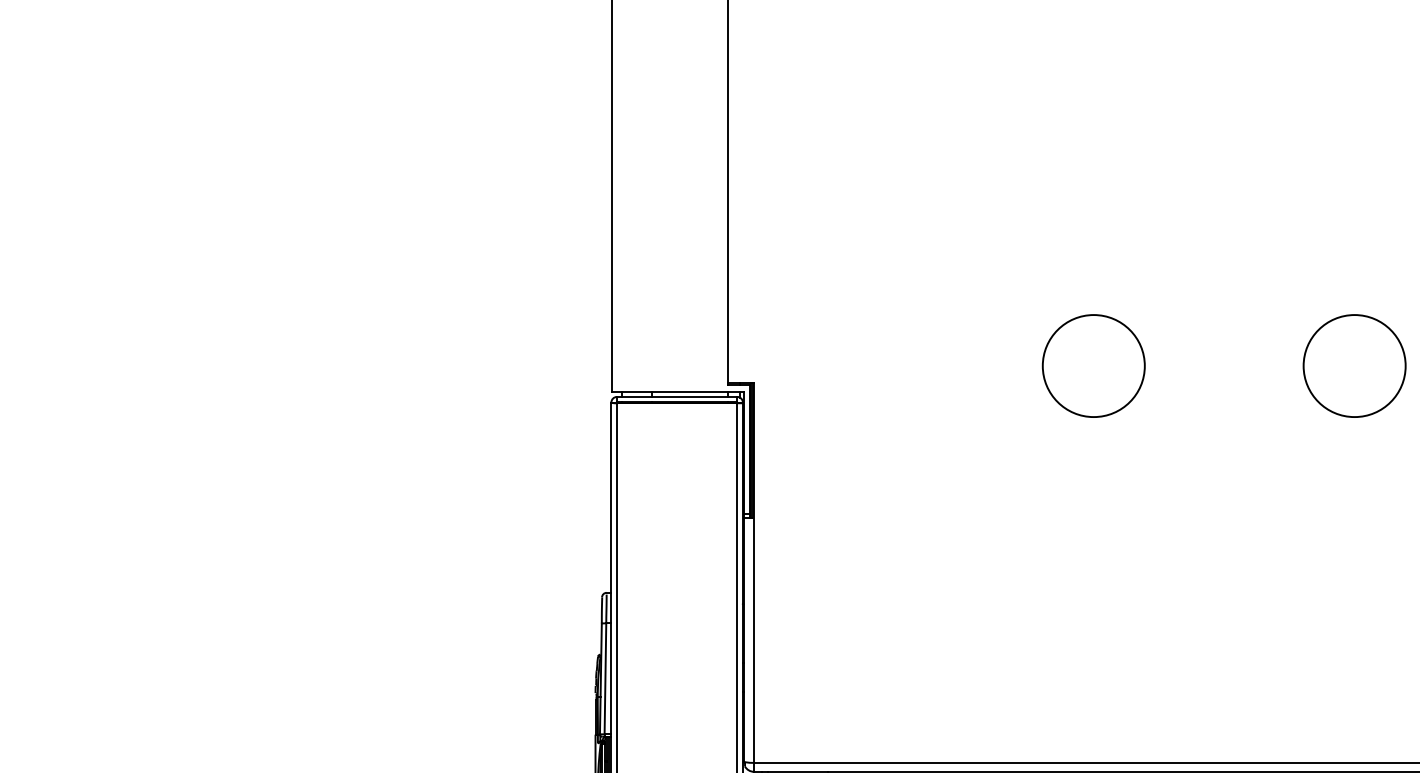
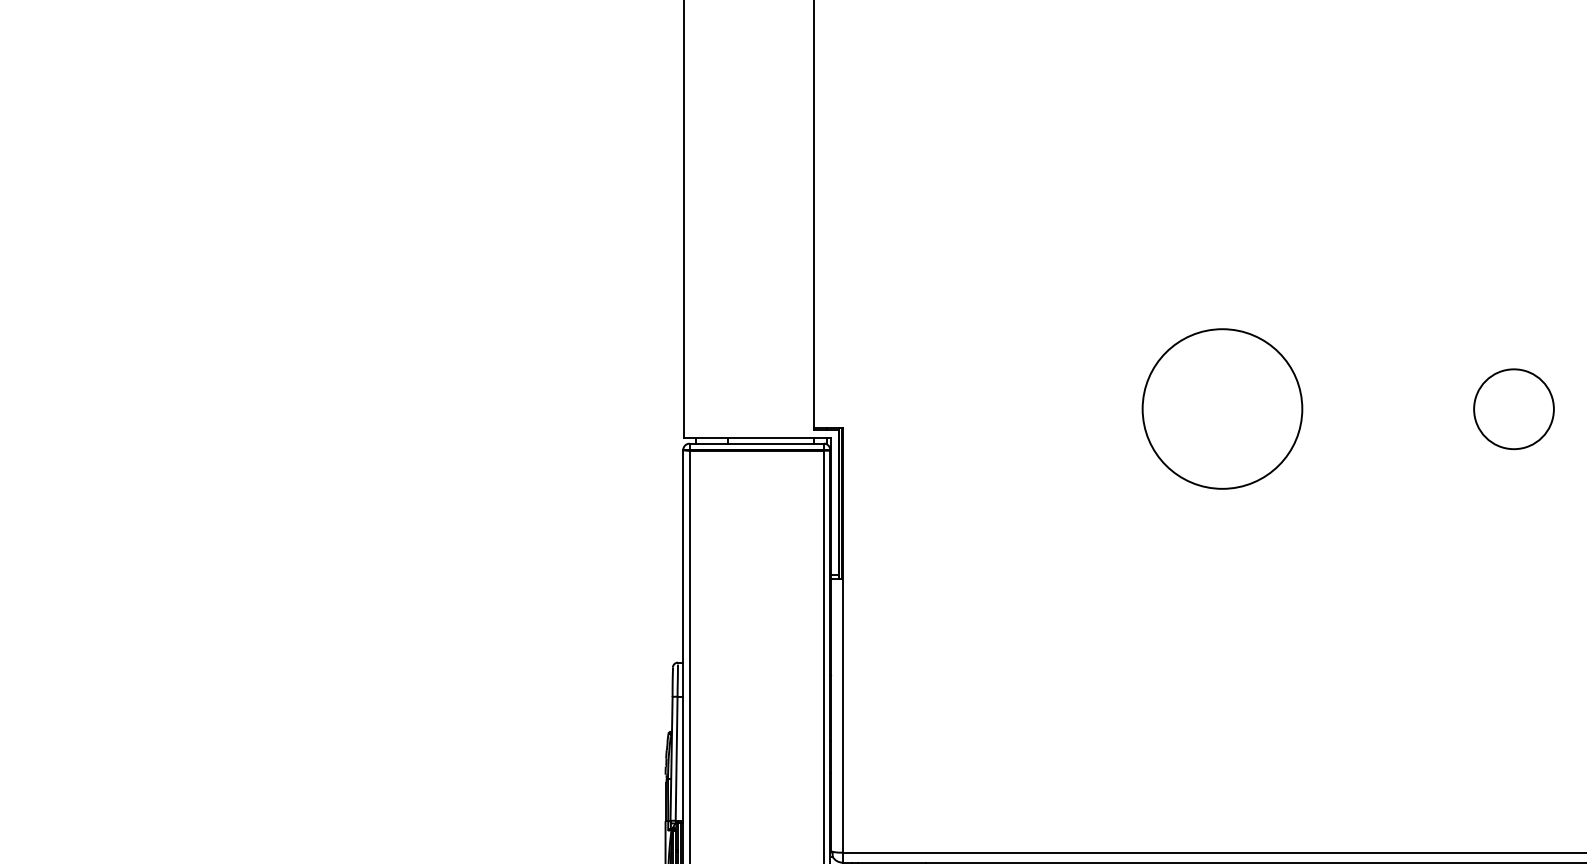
circle: (1093, 366) -> (1222, 409), size x1.4
circle: (1354, 366) -> (1513, 409), size x0.7

